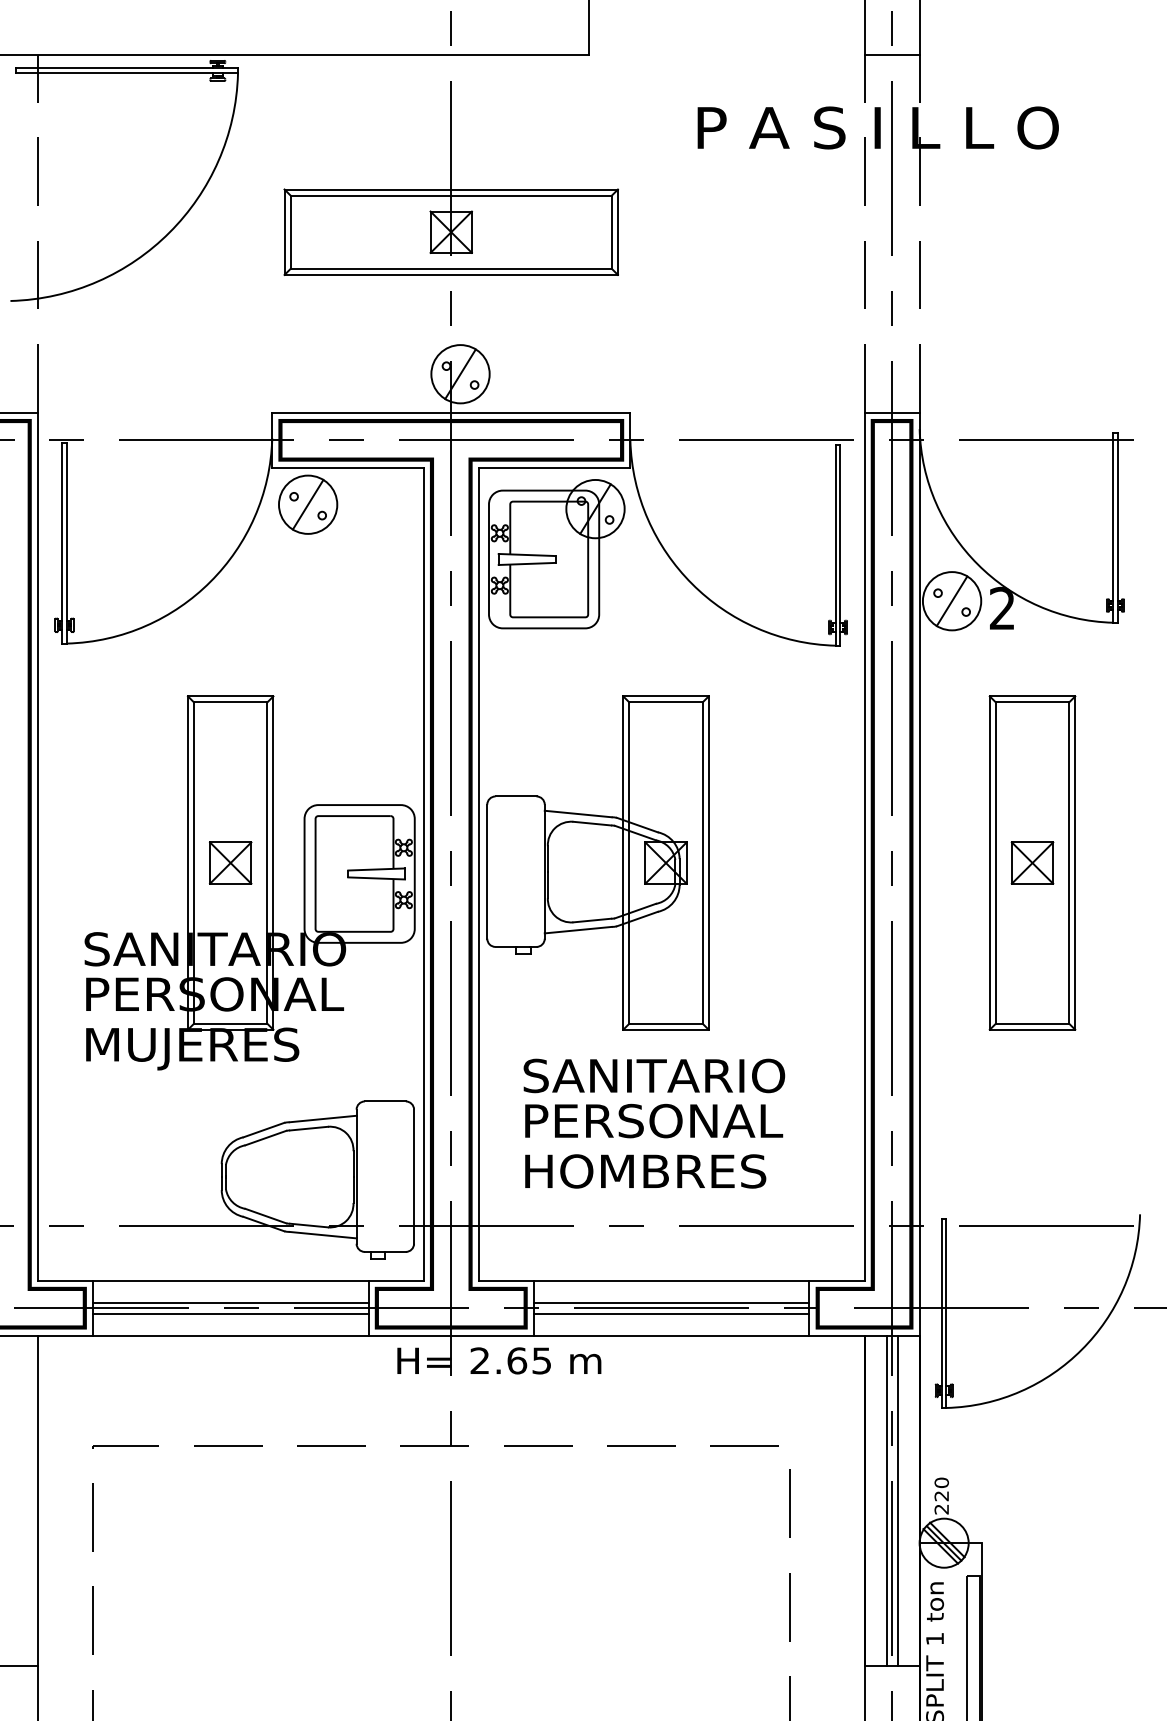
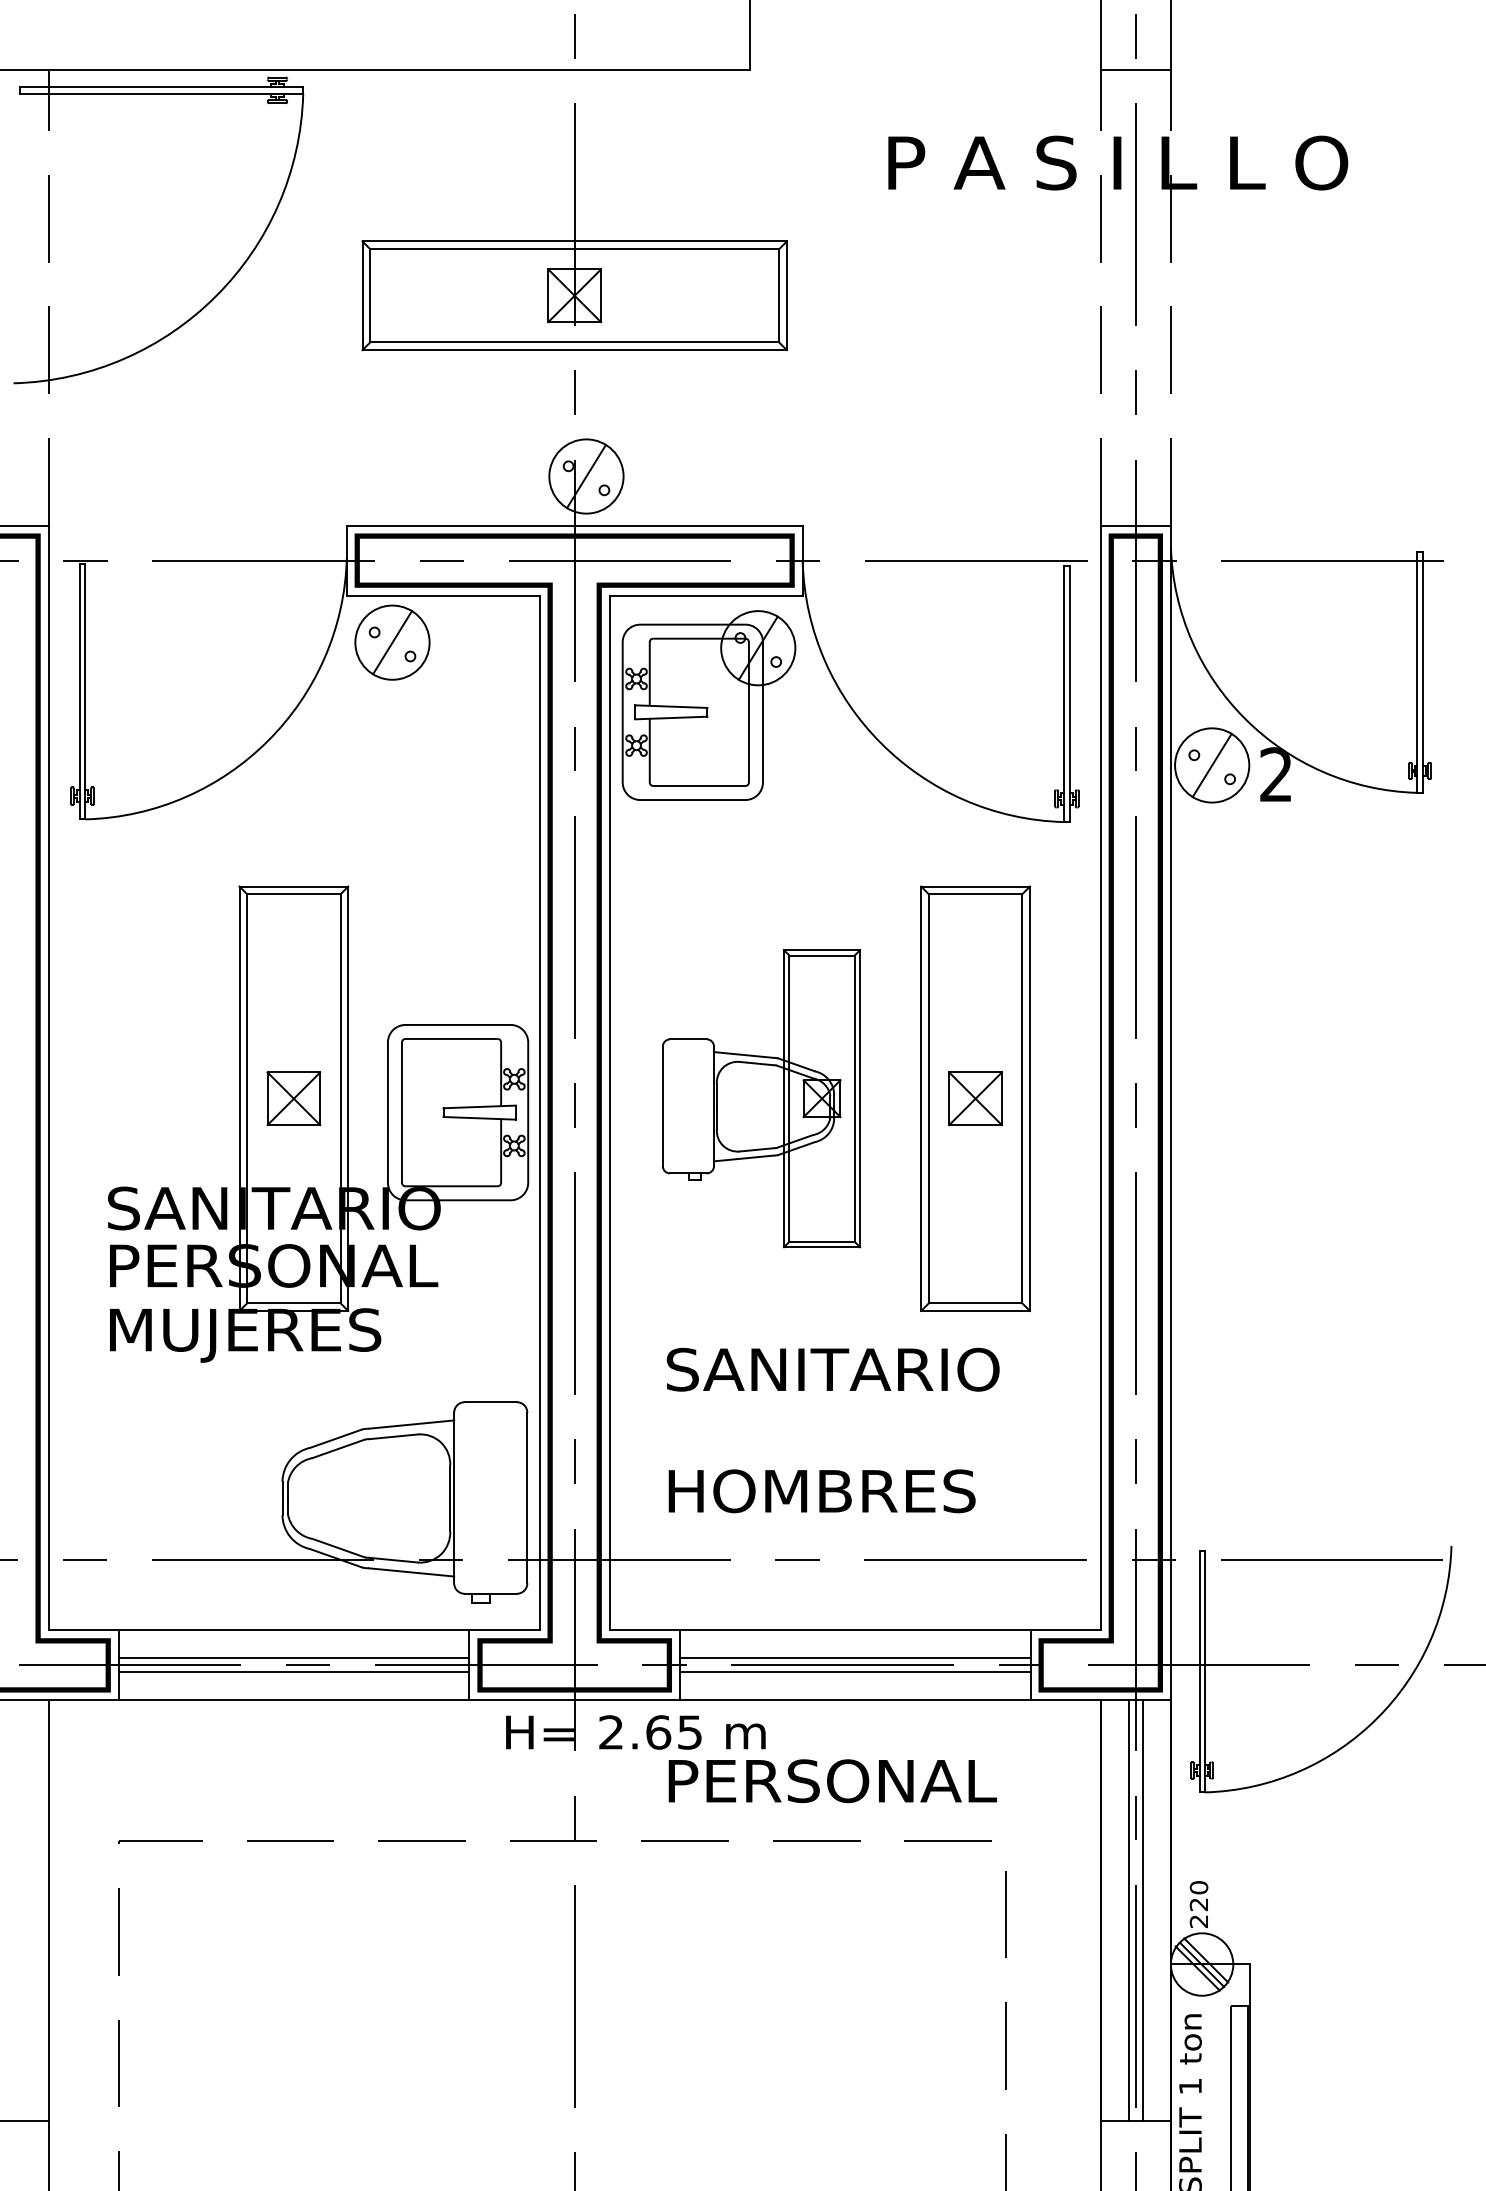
part: (598, 862) -> (761, 1098), size x0.7
part: (1032, 862) -> (975, 1098), moved
text: (653, 1121) -> (832, 1781), moved

